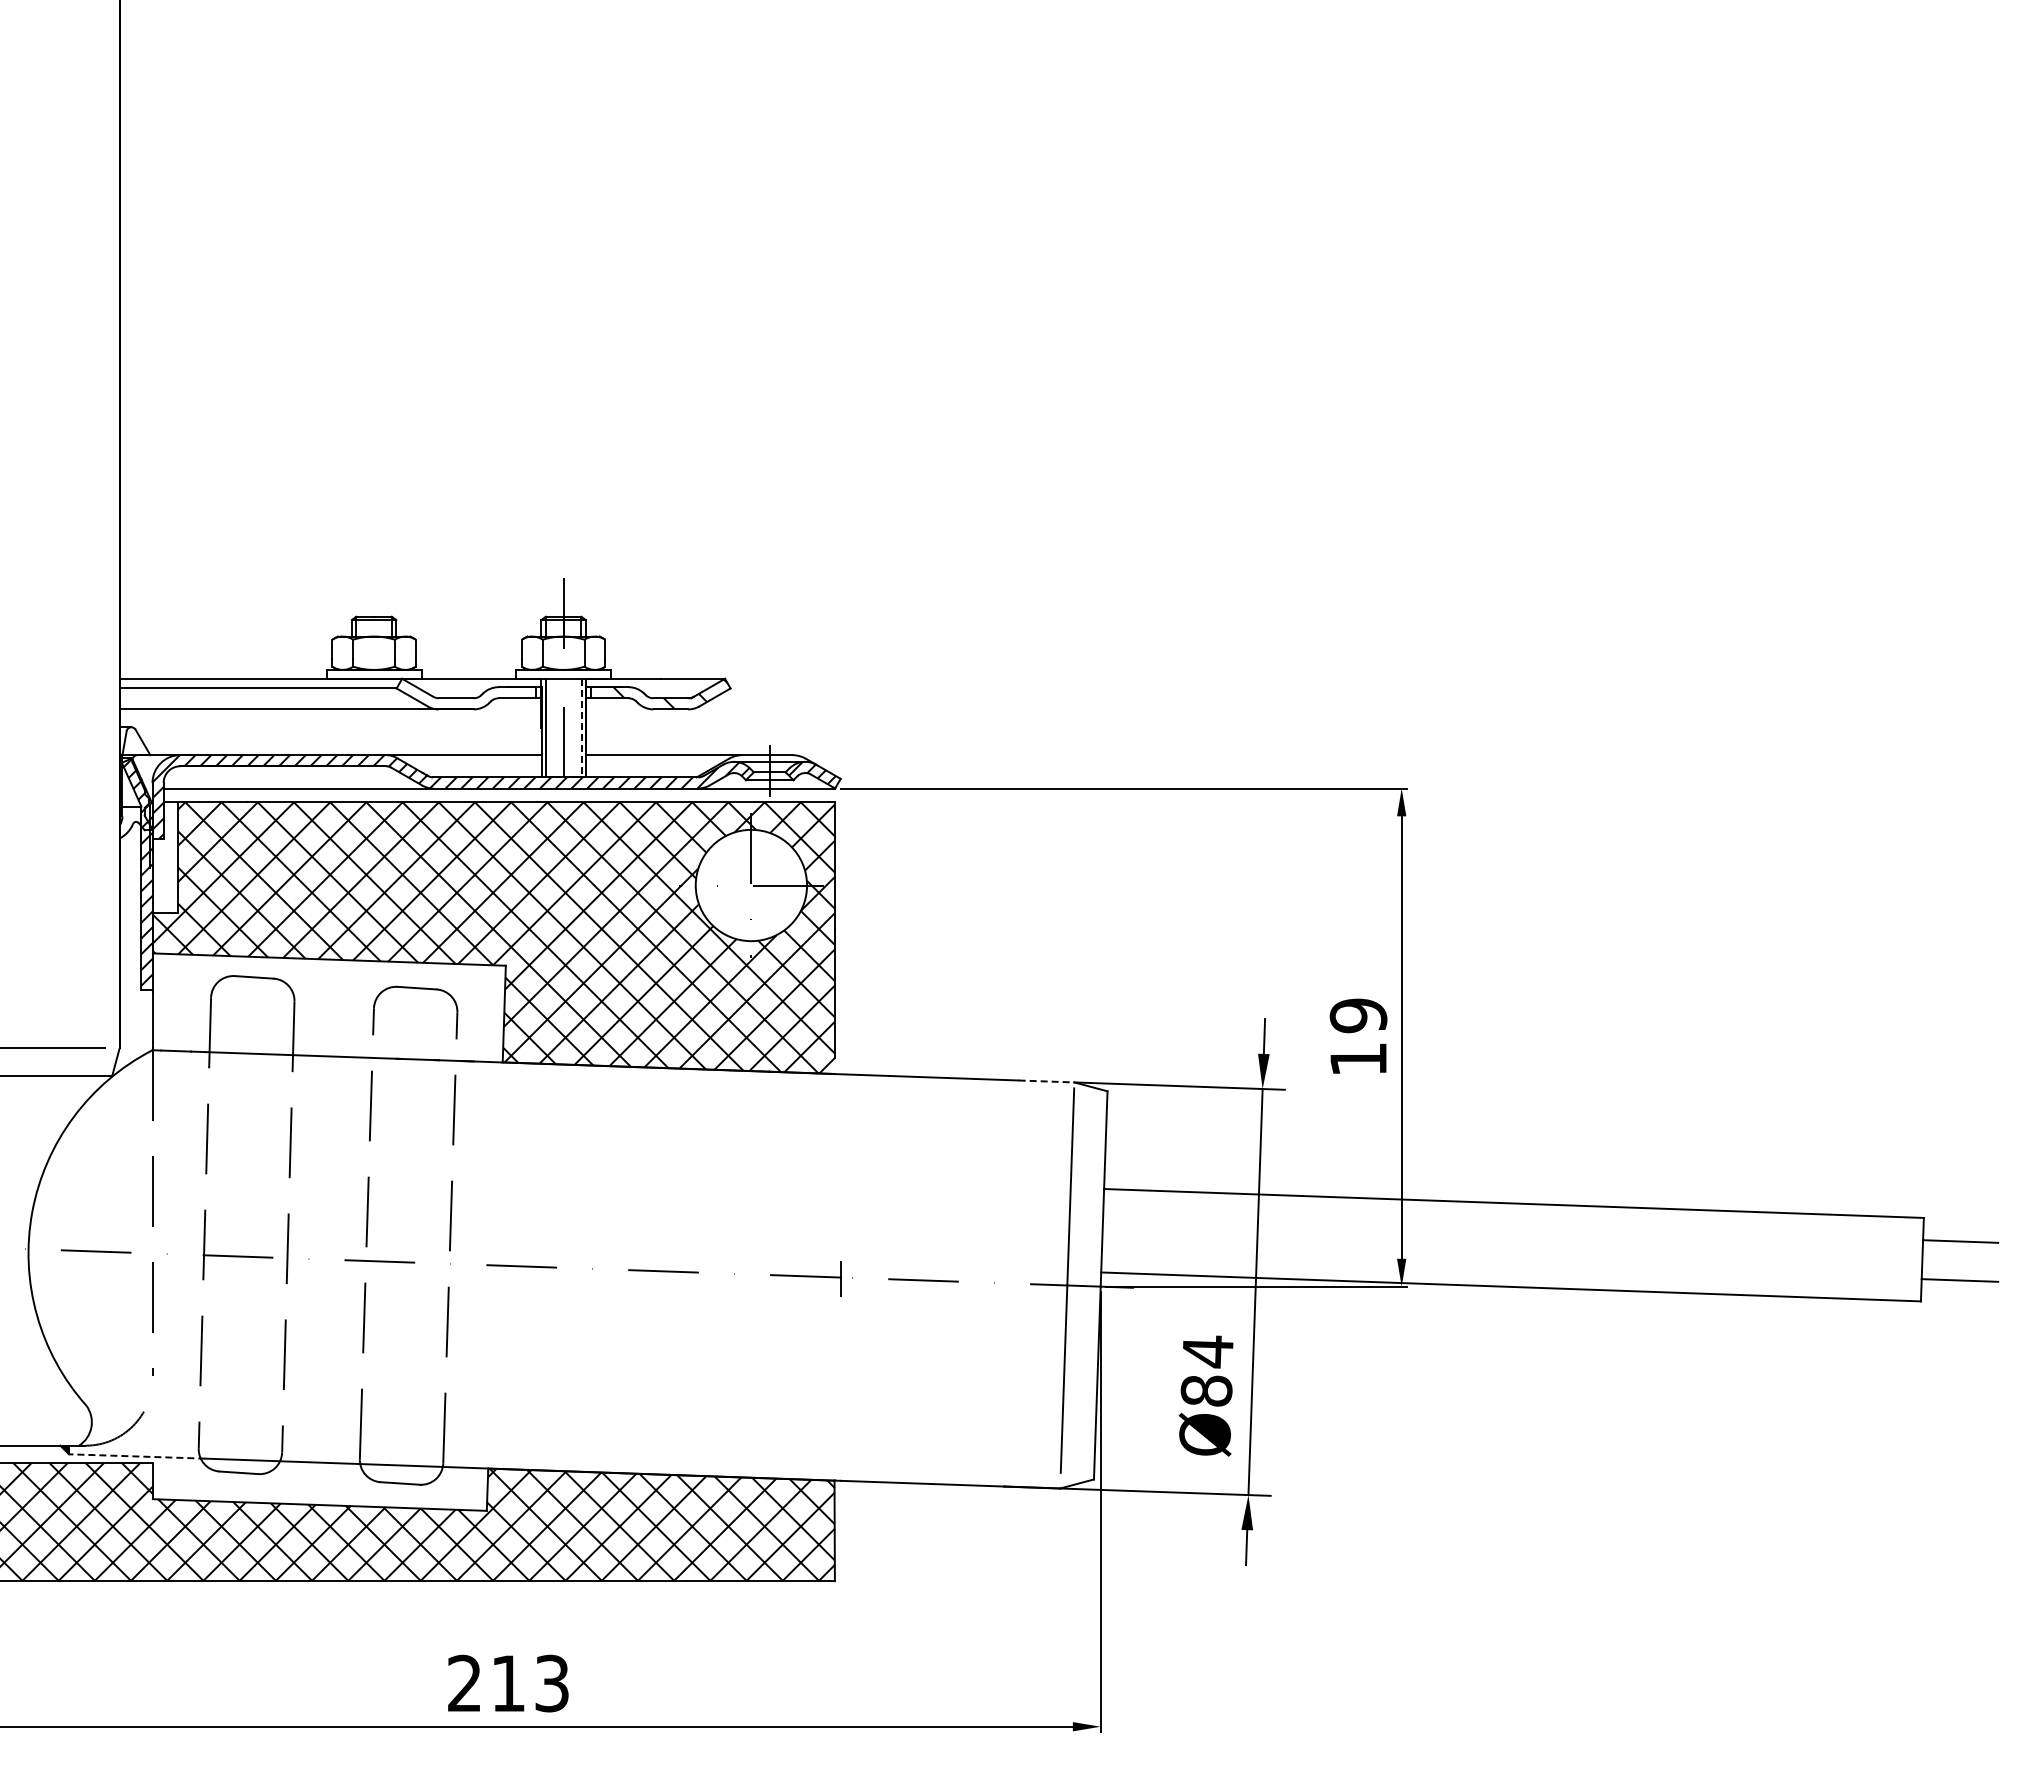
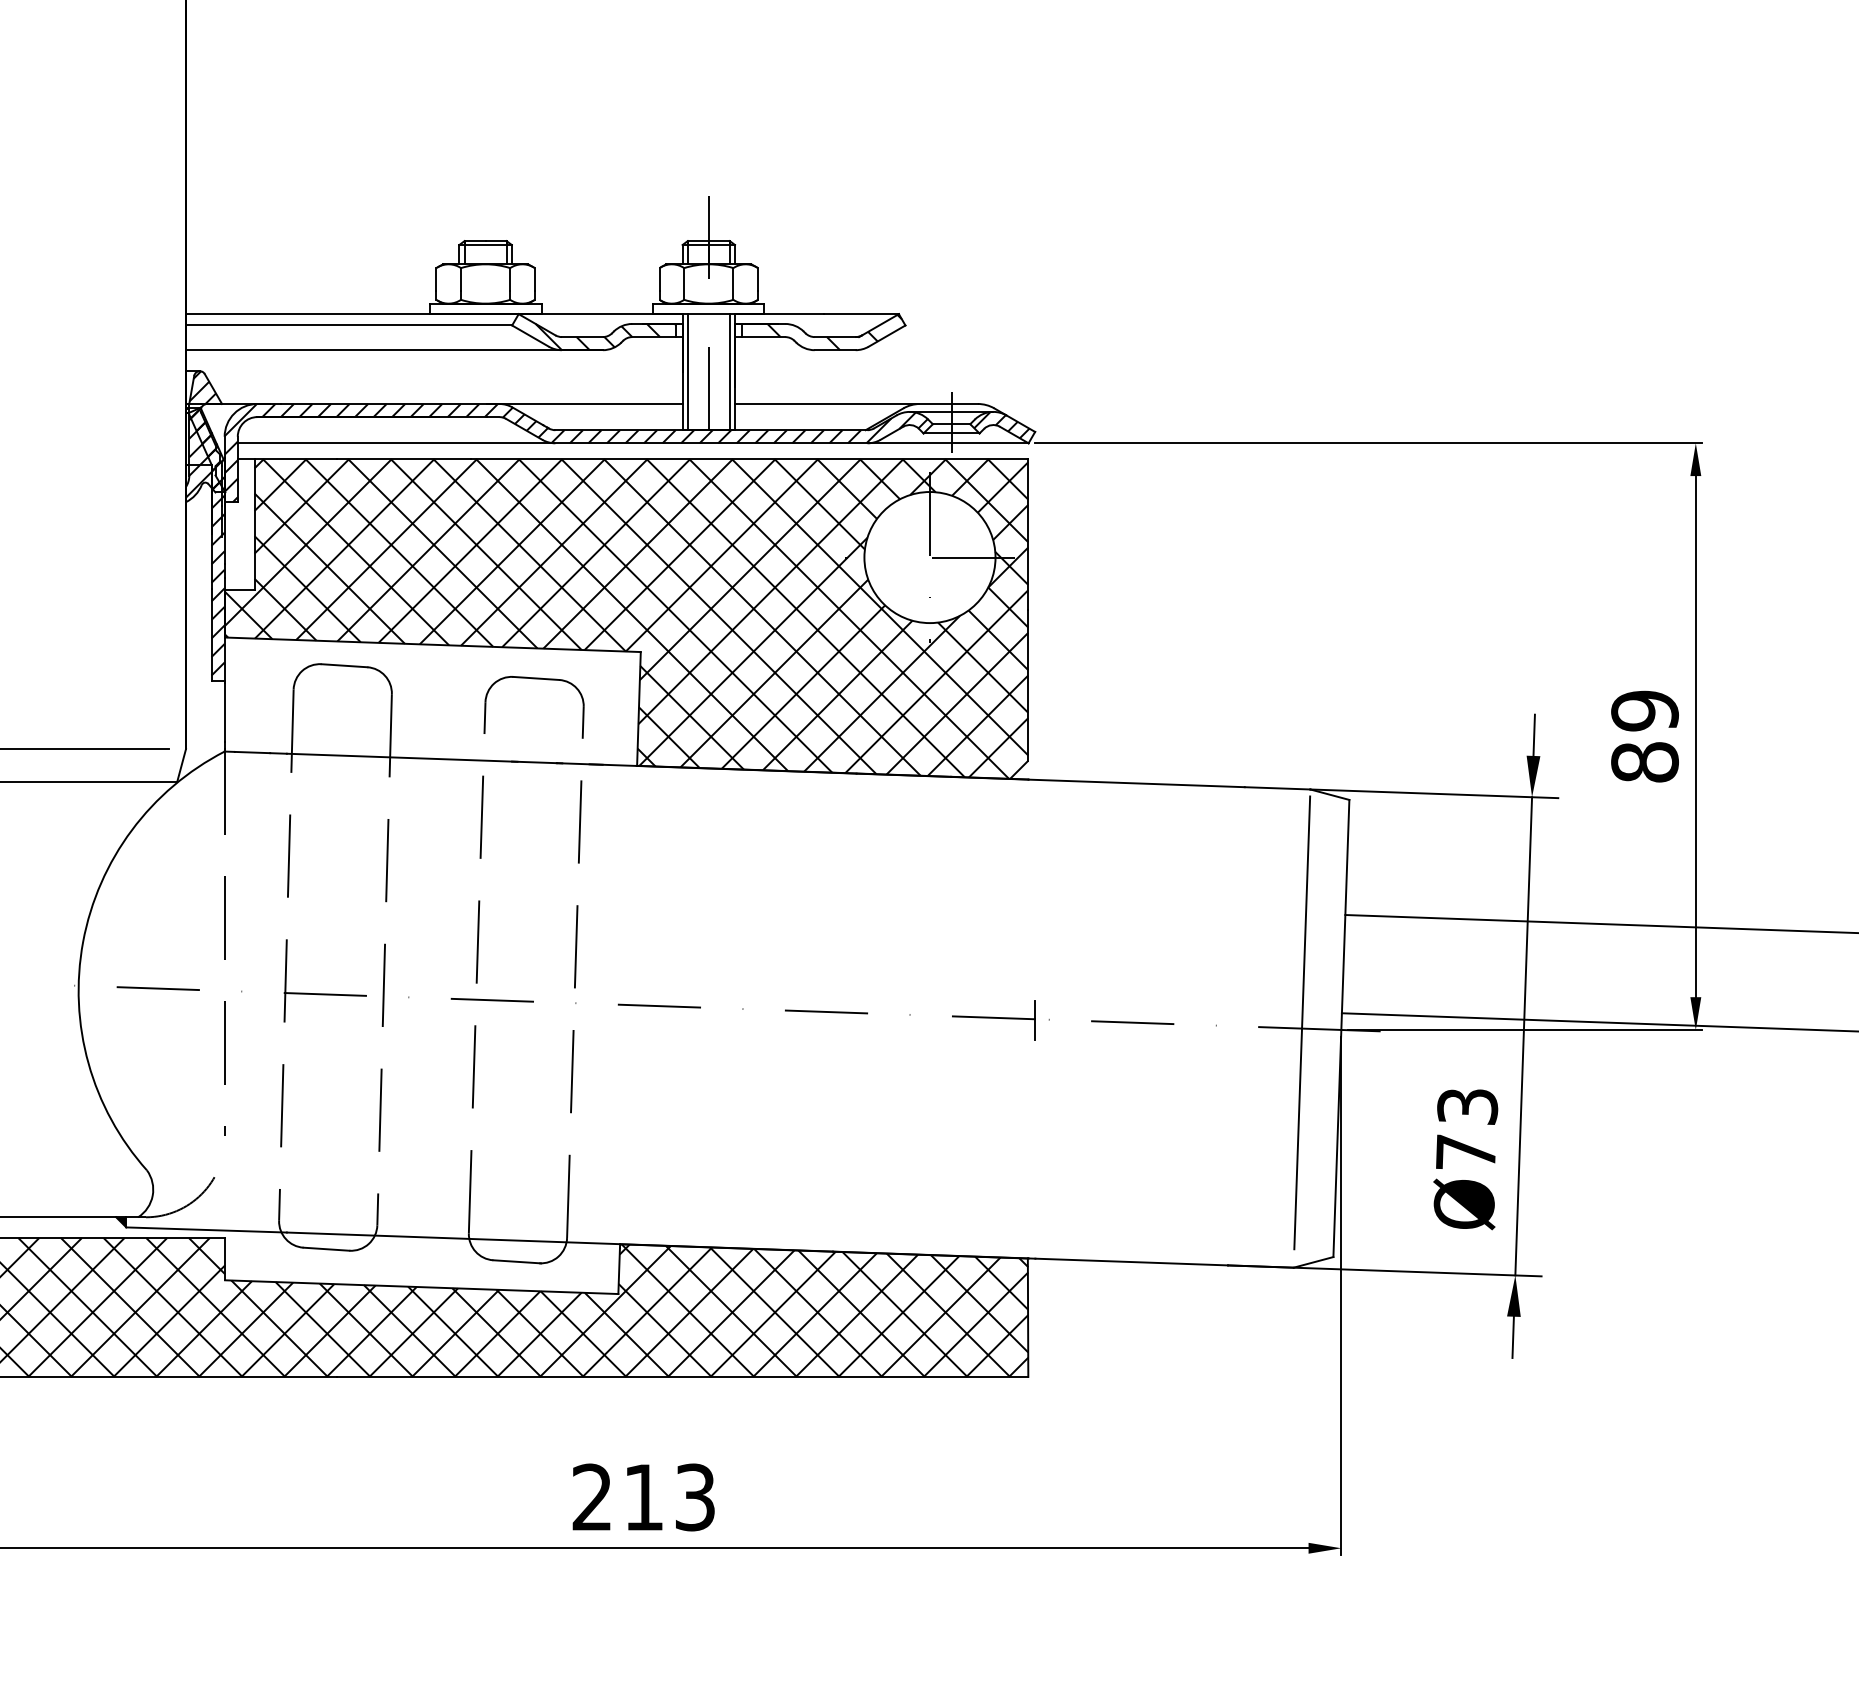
hatch: (475, 698) -> (605, 337), added
line: (581, 728) -> (729, 372), dashed -> solid
hatch: (133, 780) -> (202, 433), added
text: (1358, 1059) -> (1644, 762), 19 -> 89
line: (1046, 1081) -> (1277, 788), dashed -> solid
text: (1206, 1370) -> (1465, 1128), Ø84 -> Ø73
line: (136, 1456) -> (205, 1230), dashed -> solid

